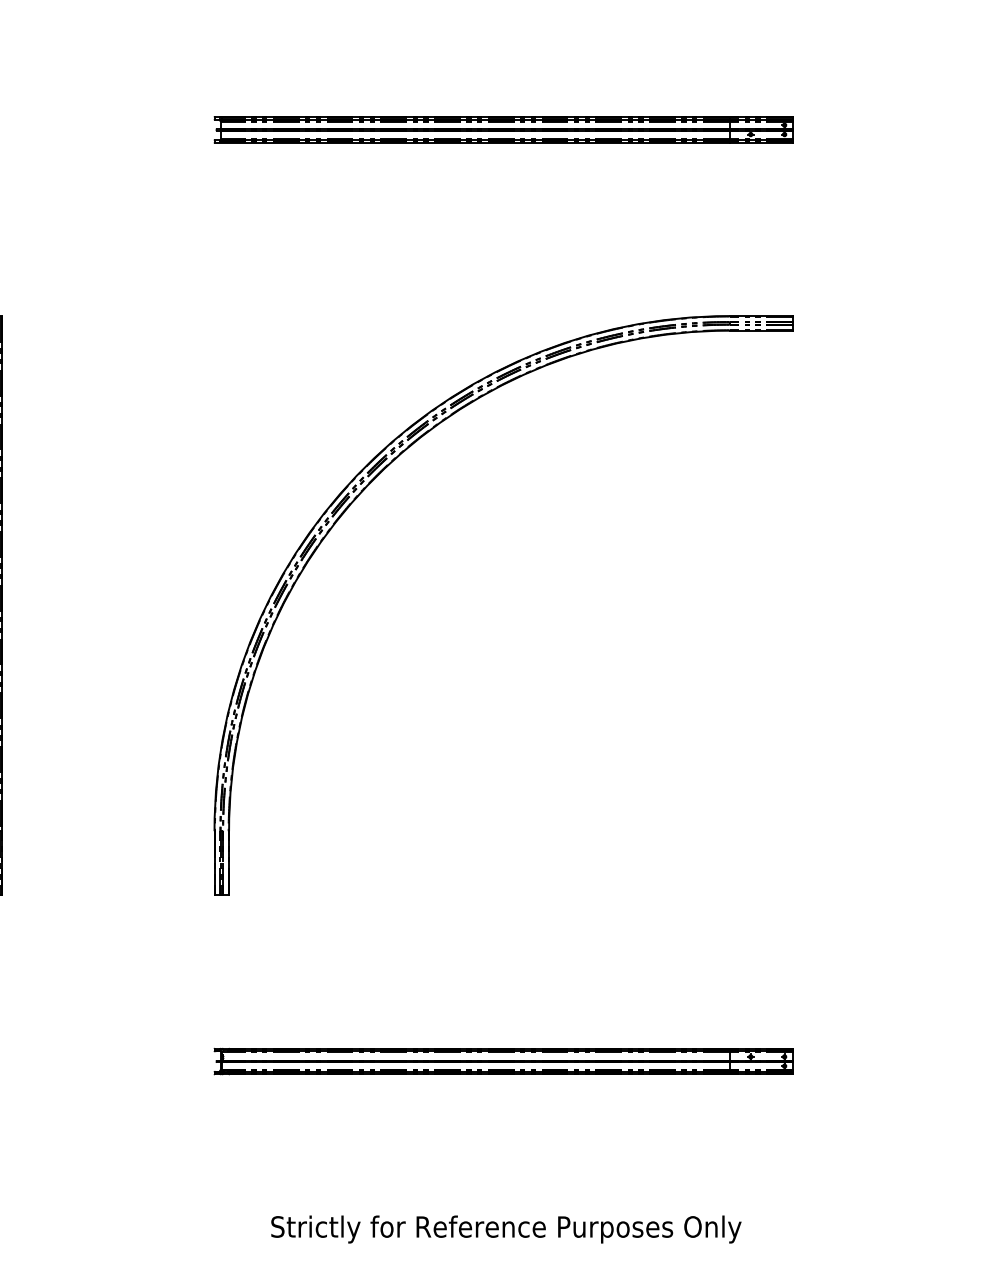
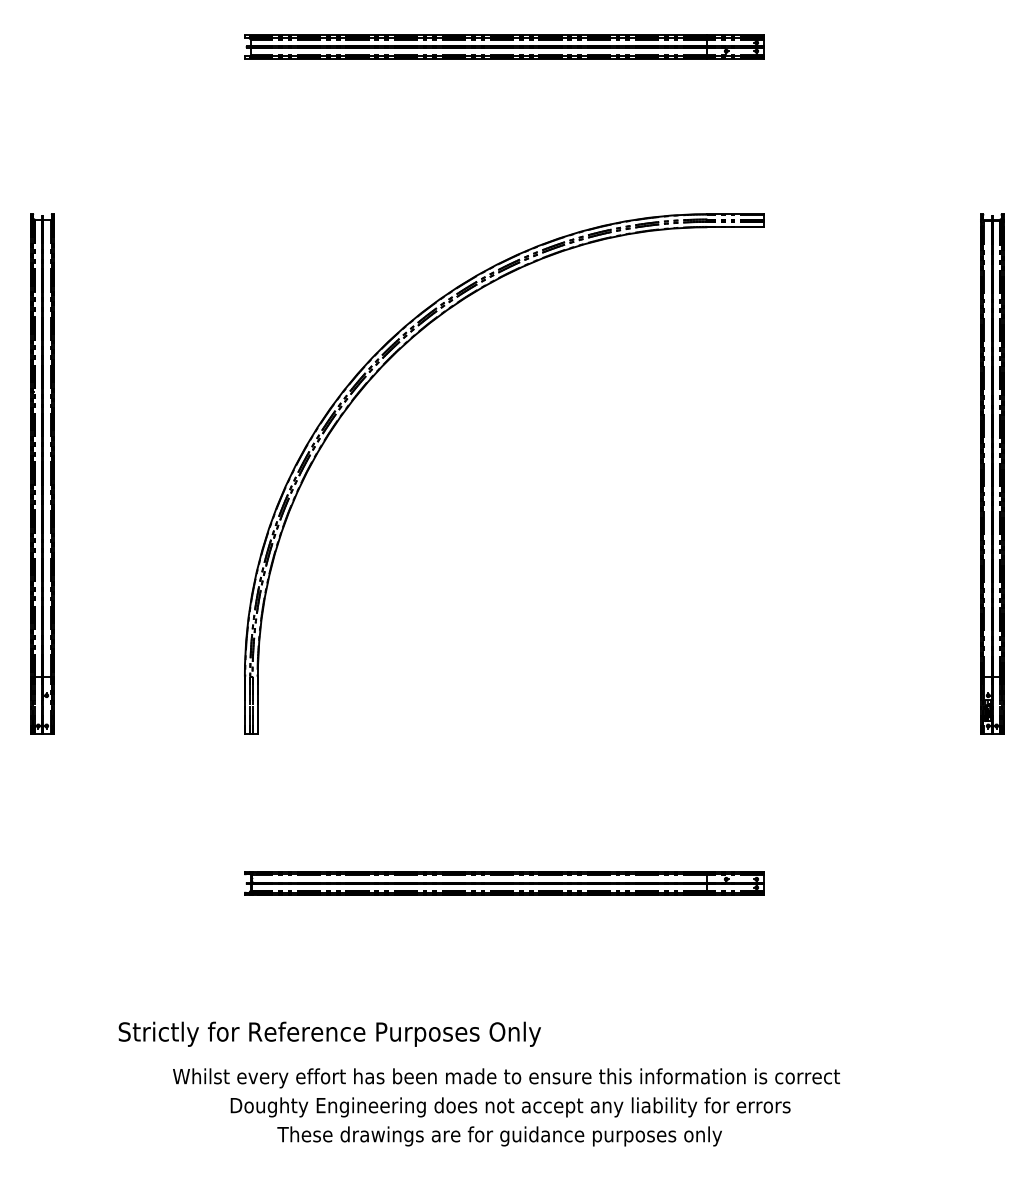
text: (505, 1228) -> (329, 1033), moved

